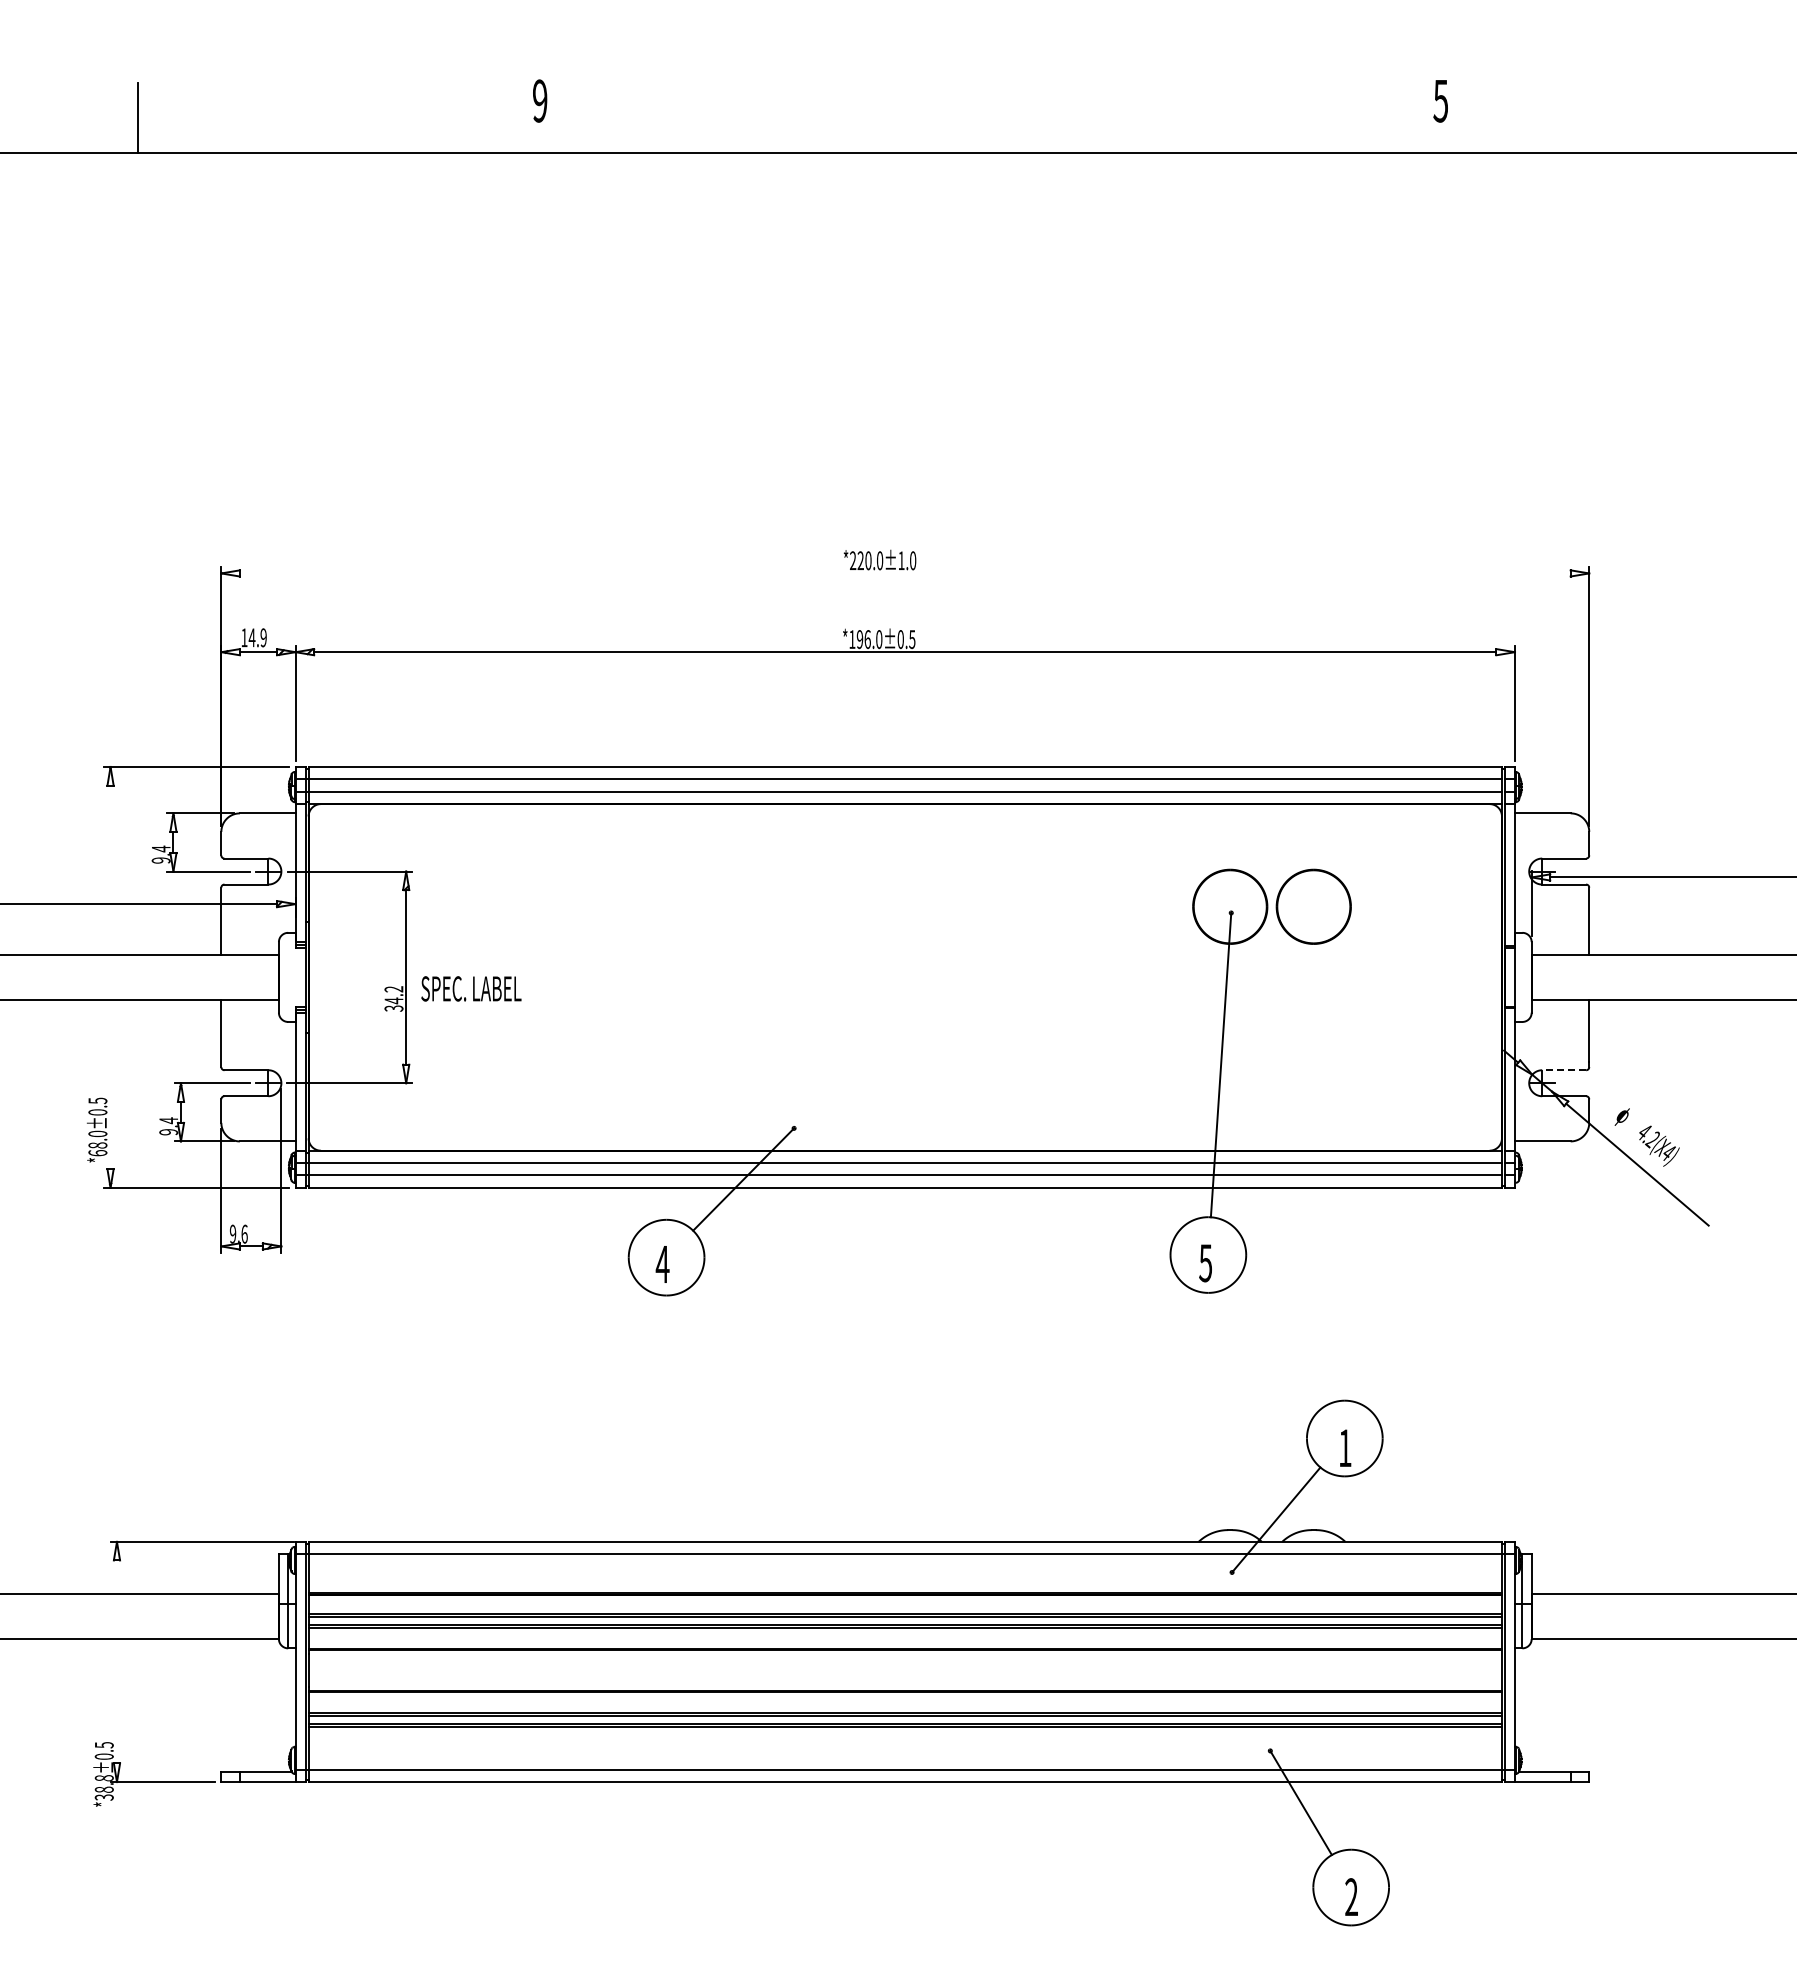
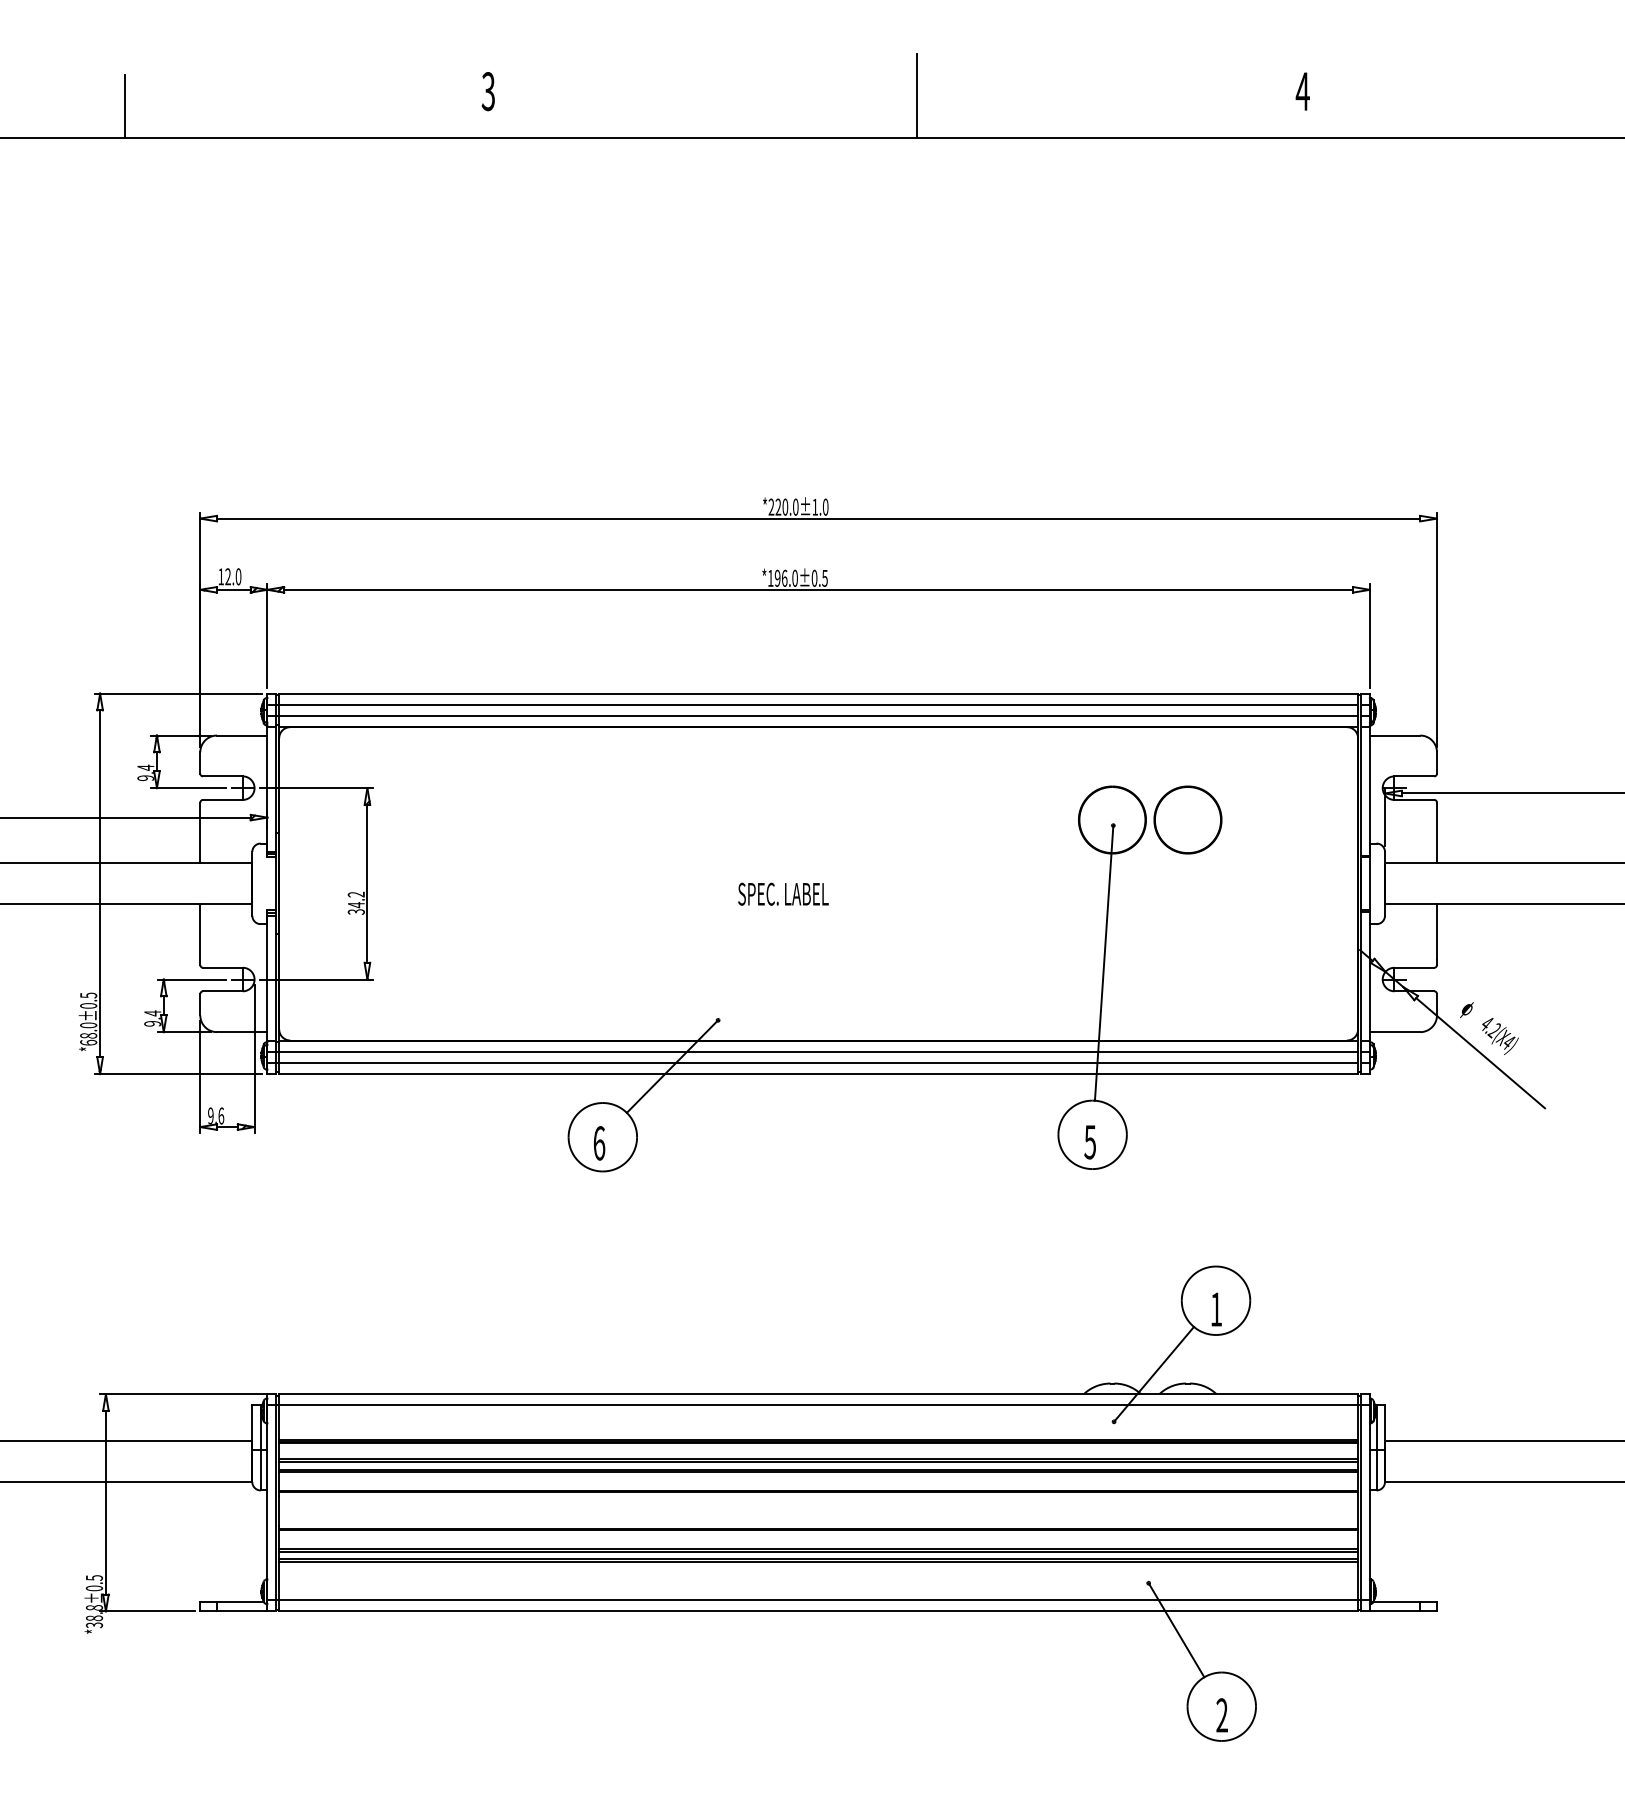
text: (539, 100) -> (487, 91), 9 -> 3
text: (1440, 101) -> (1302, 91), 5 -> 4
line: (1013, 105) -> (916, 95), added
line: (904, 573) -> (817, 518), added
text: (257, 637) -> (232, 576), 14.9 -> 12.0
line: (110, 977) -> (100, 883), added
text: (471, 988) -> (783, 893), moved
line: (1564, 1070) -> (1414, 968), dashed -> solid
text: (662, 1264) -> (599, 1143), 4 -> 6
line: (116, 1661) -> (105, 1502), added

